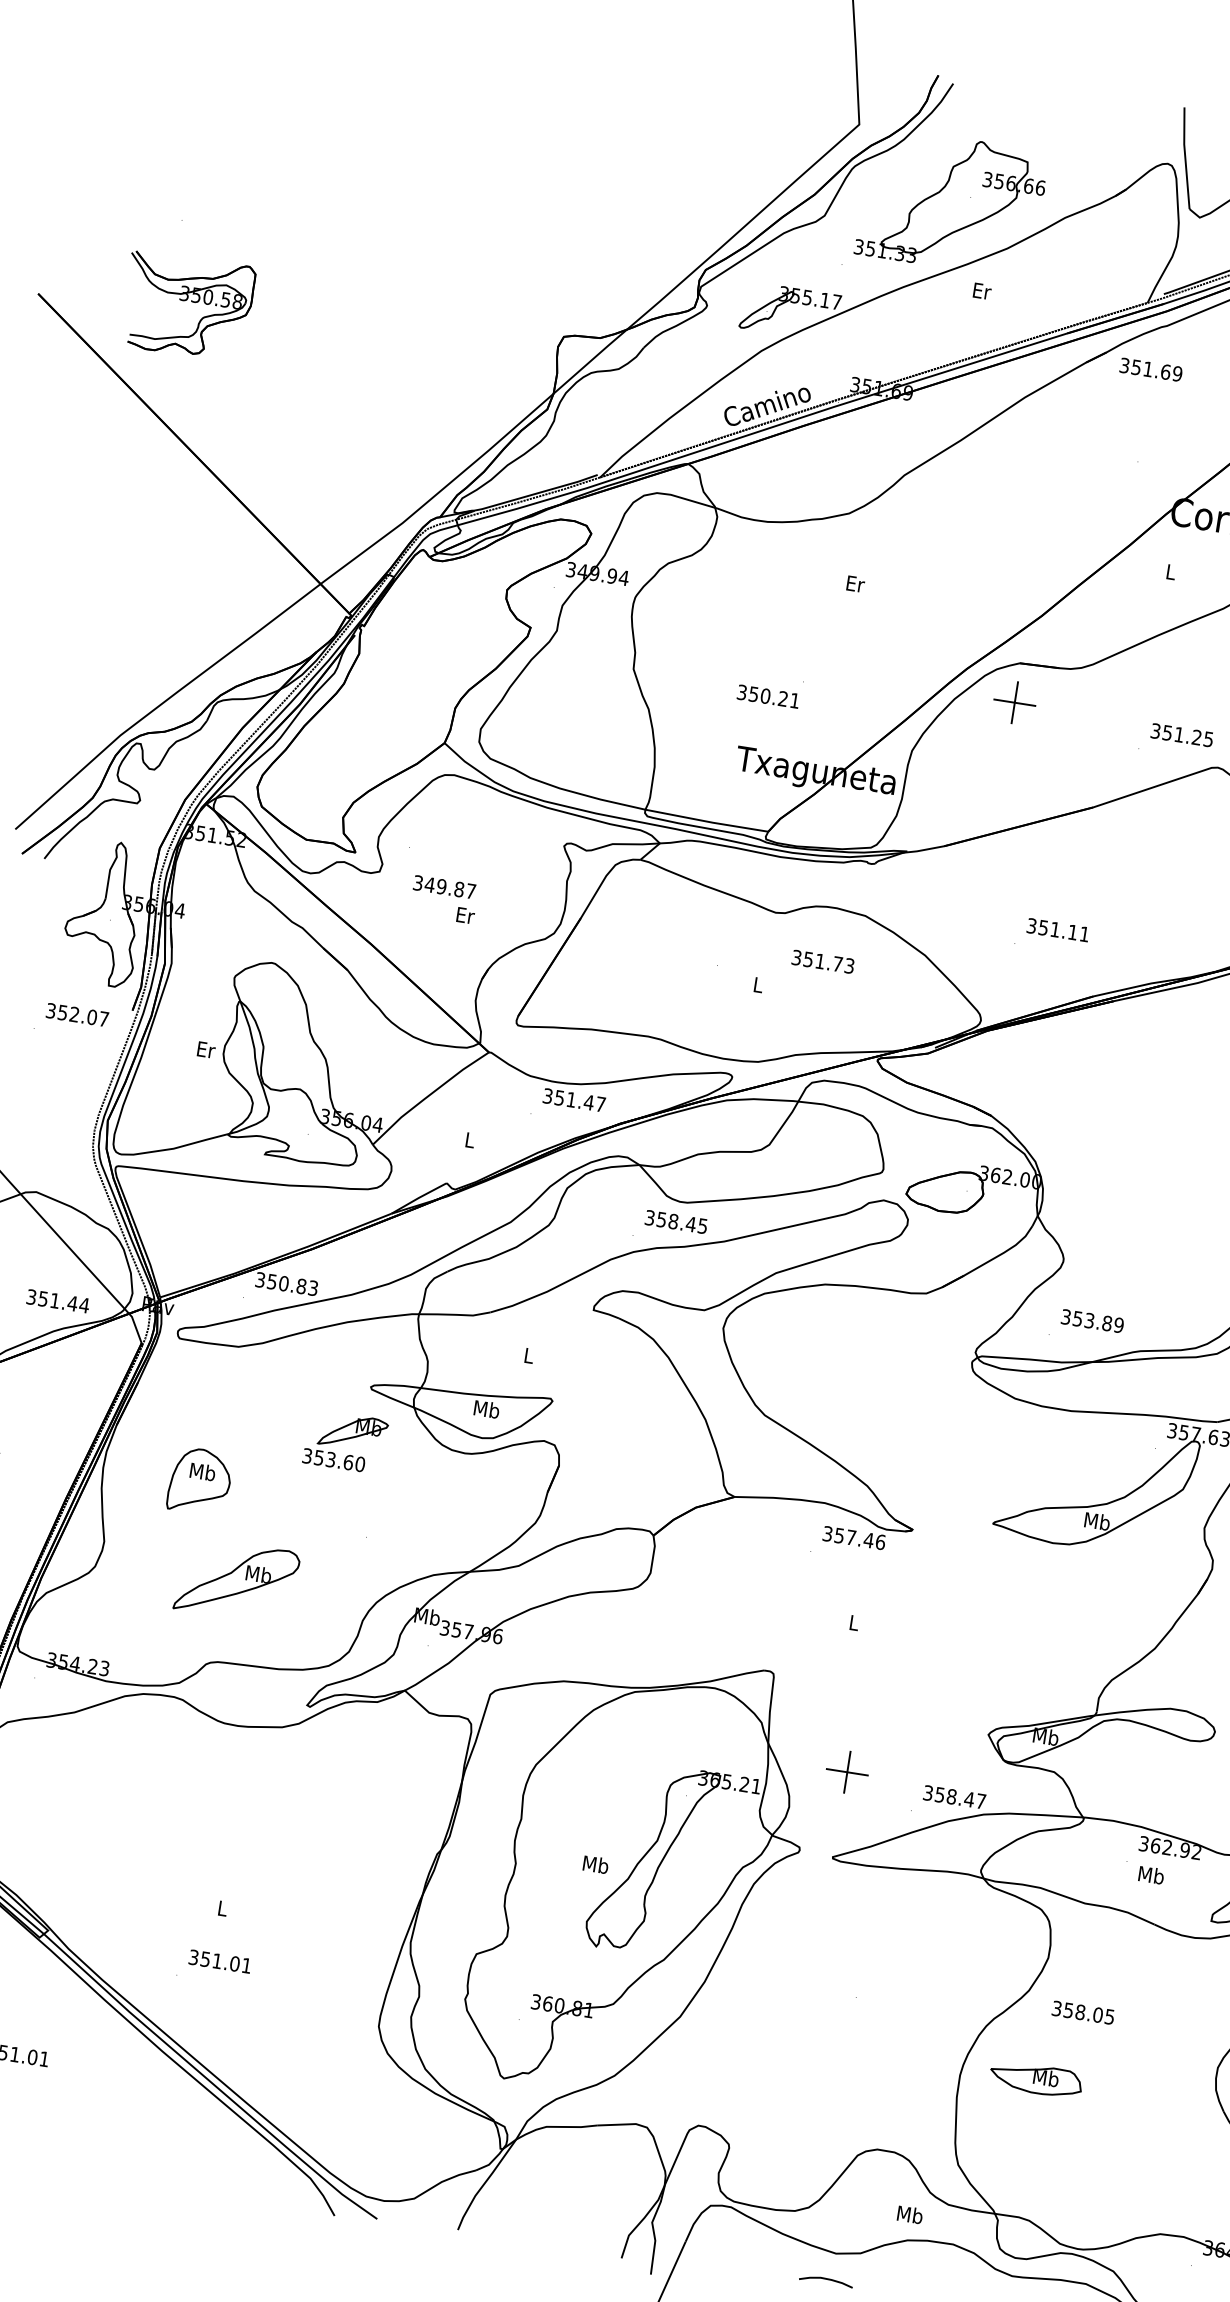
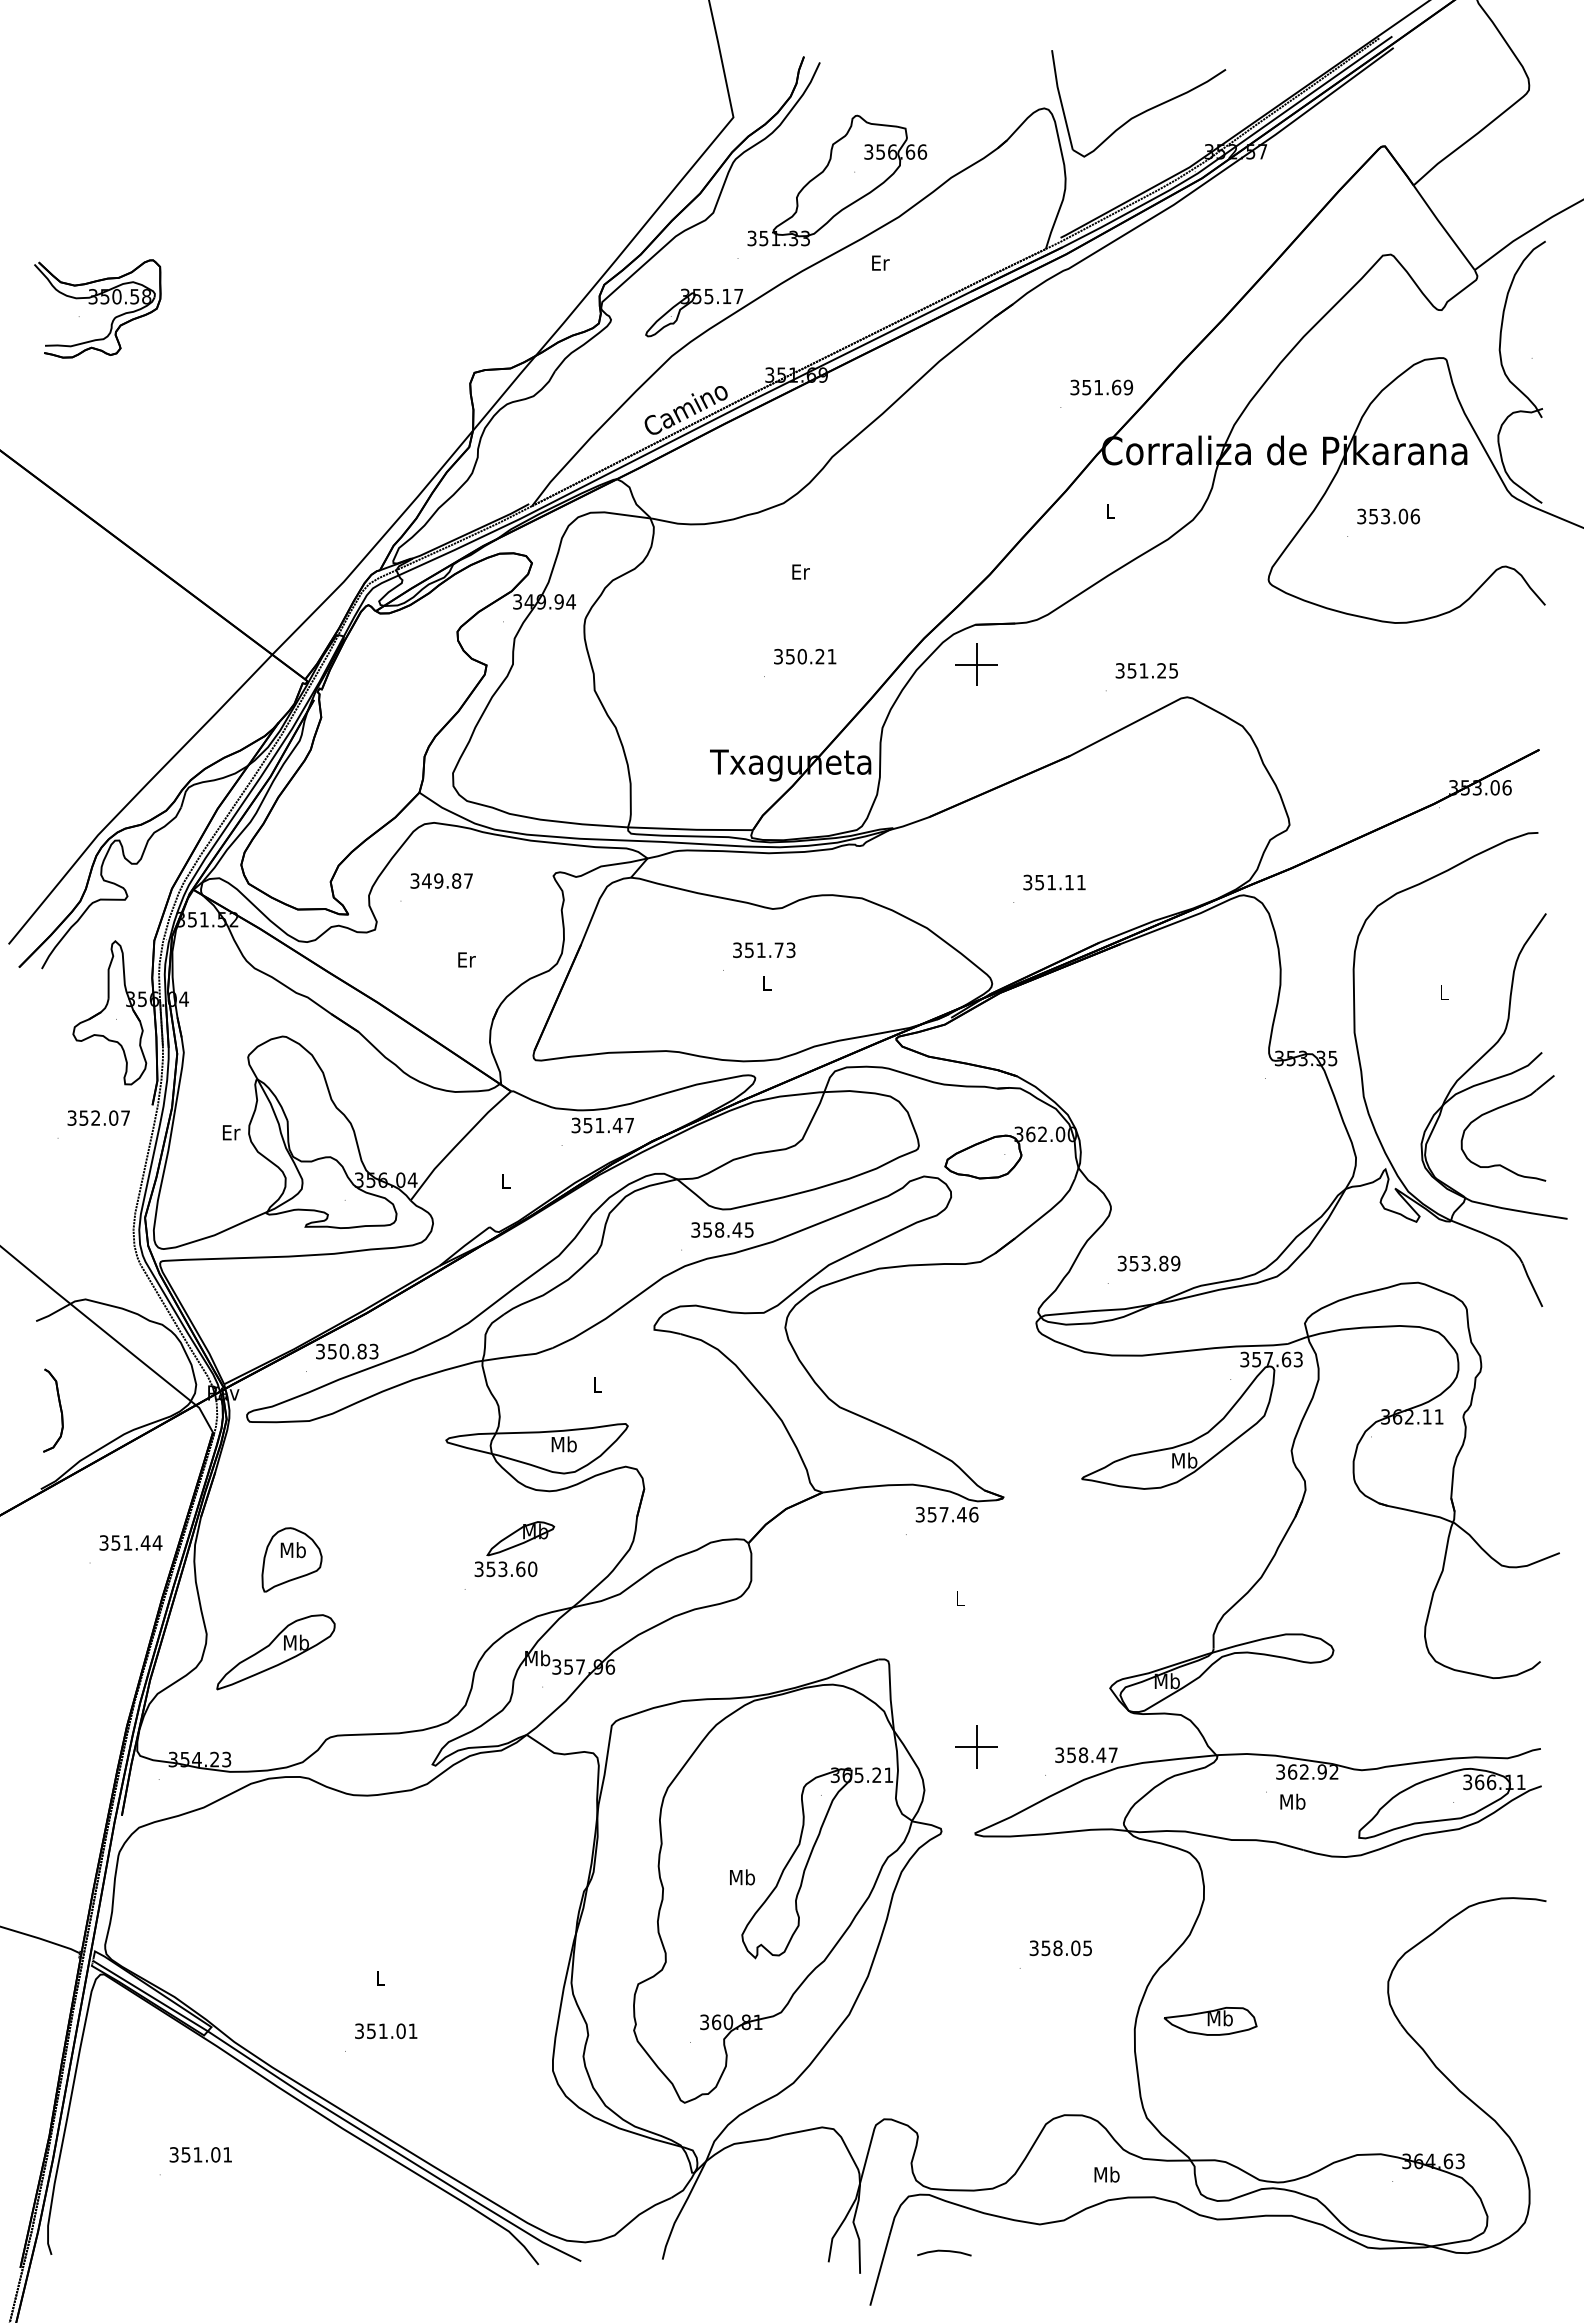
part: (187, 305) -> (97, 308), moved
text: (1150, 369) -> (1101, 387), moved
text: (768, 696) -> (805, 656), moved
text: (444, 886) -> (441, 880), moved
text: (823, 962) -> (764, 950), moved
text: (57, 1300) -> (130, 1542), moved
part: (345, 1441) -> (514, 1549), moved
part: (236, 1580) -> (275, 1652), moved
text: (1082, 2012) -> (1060, 1948), moved
curve: (826, 2279) -> (944, 2251), moved

